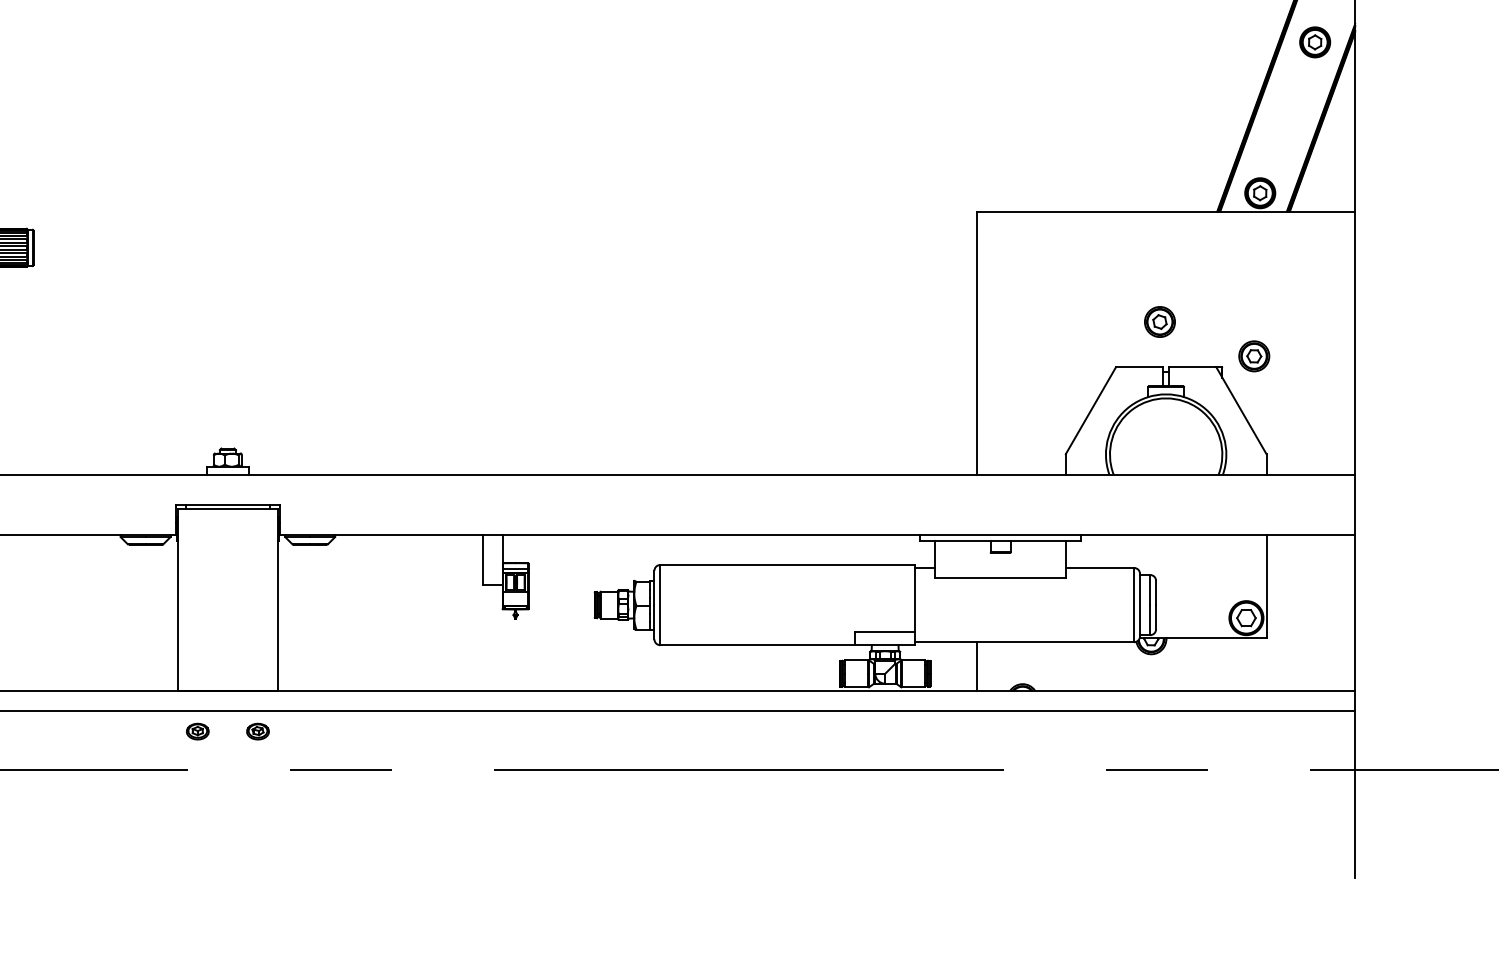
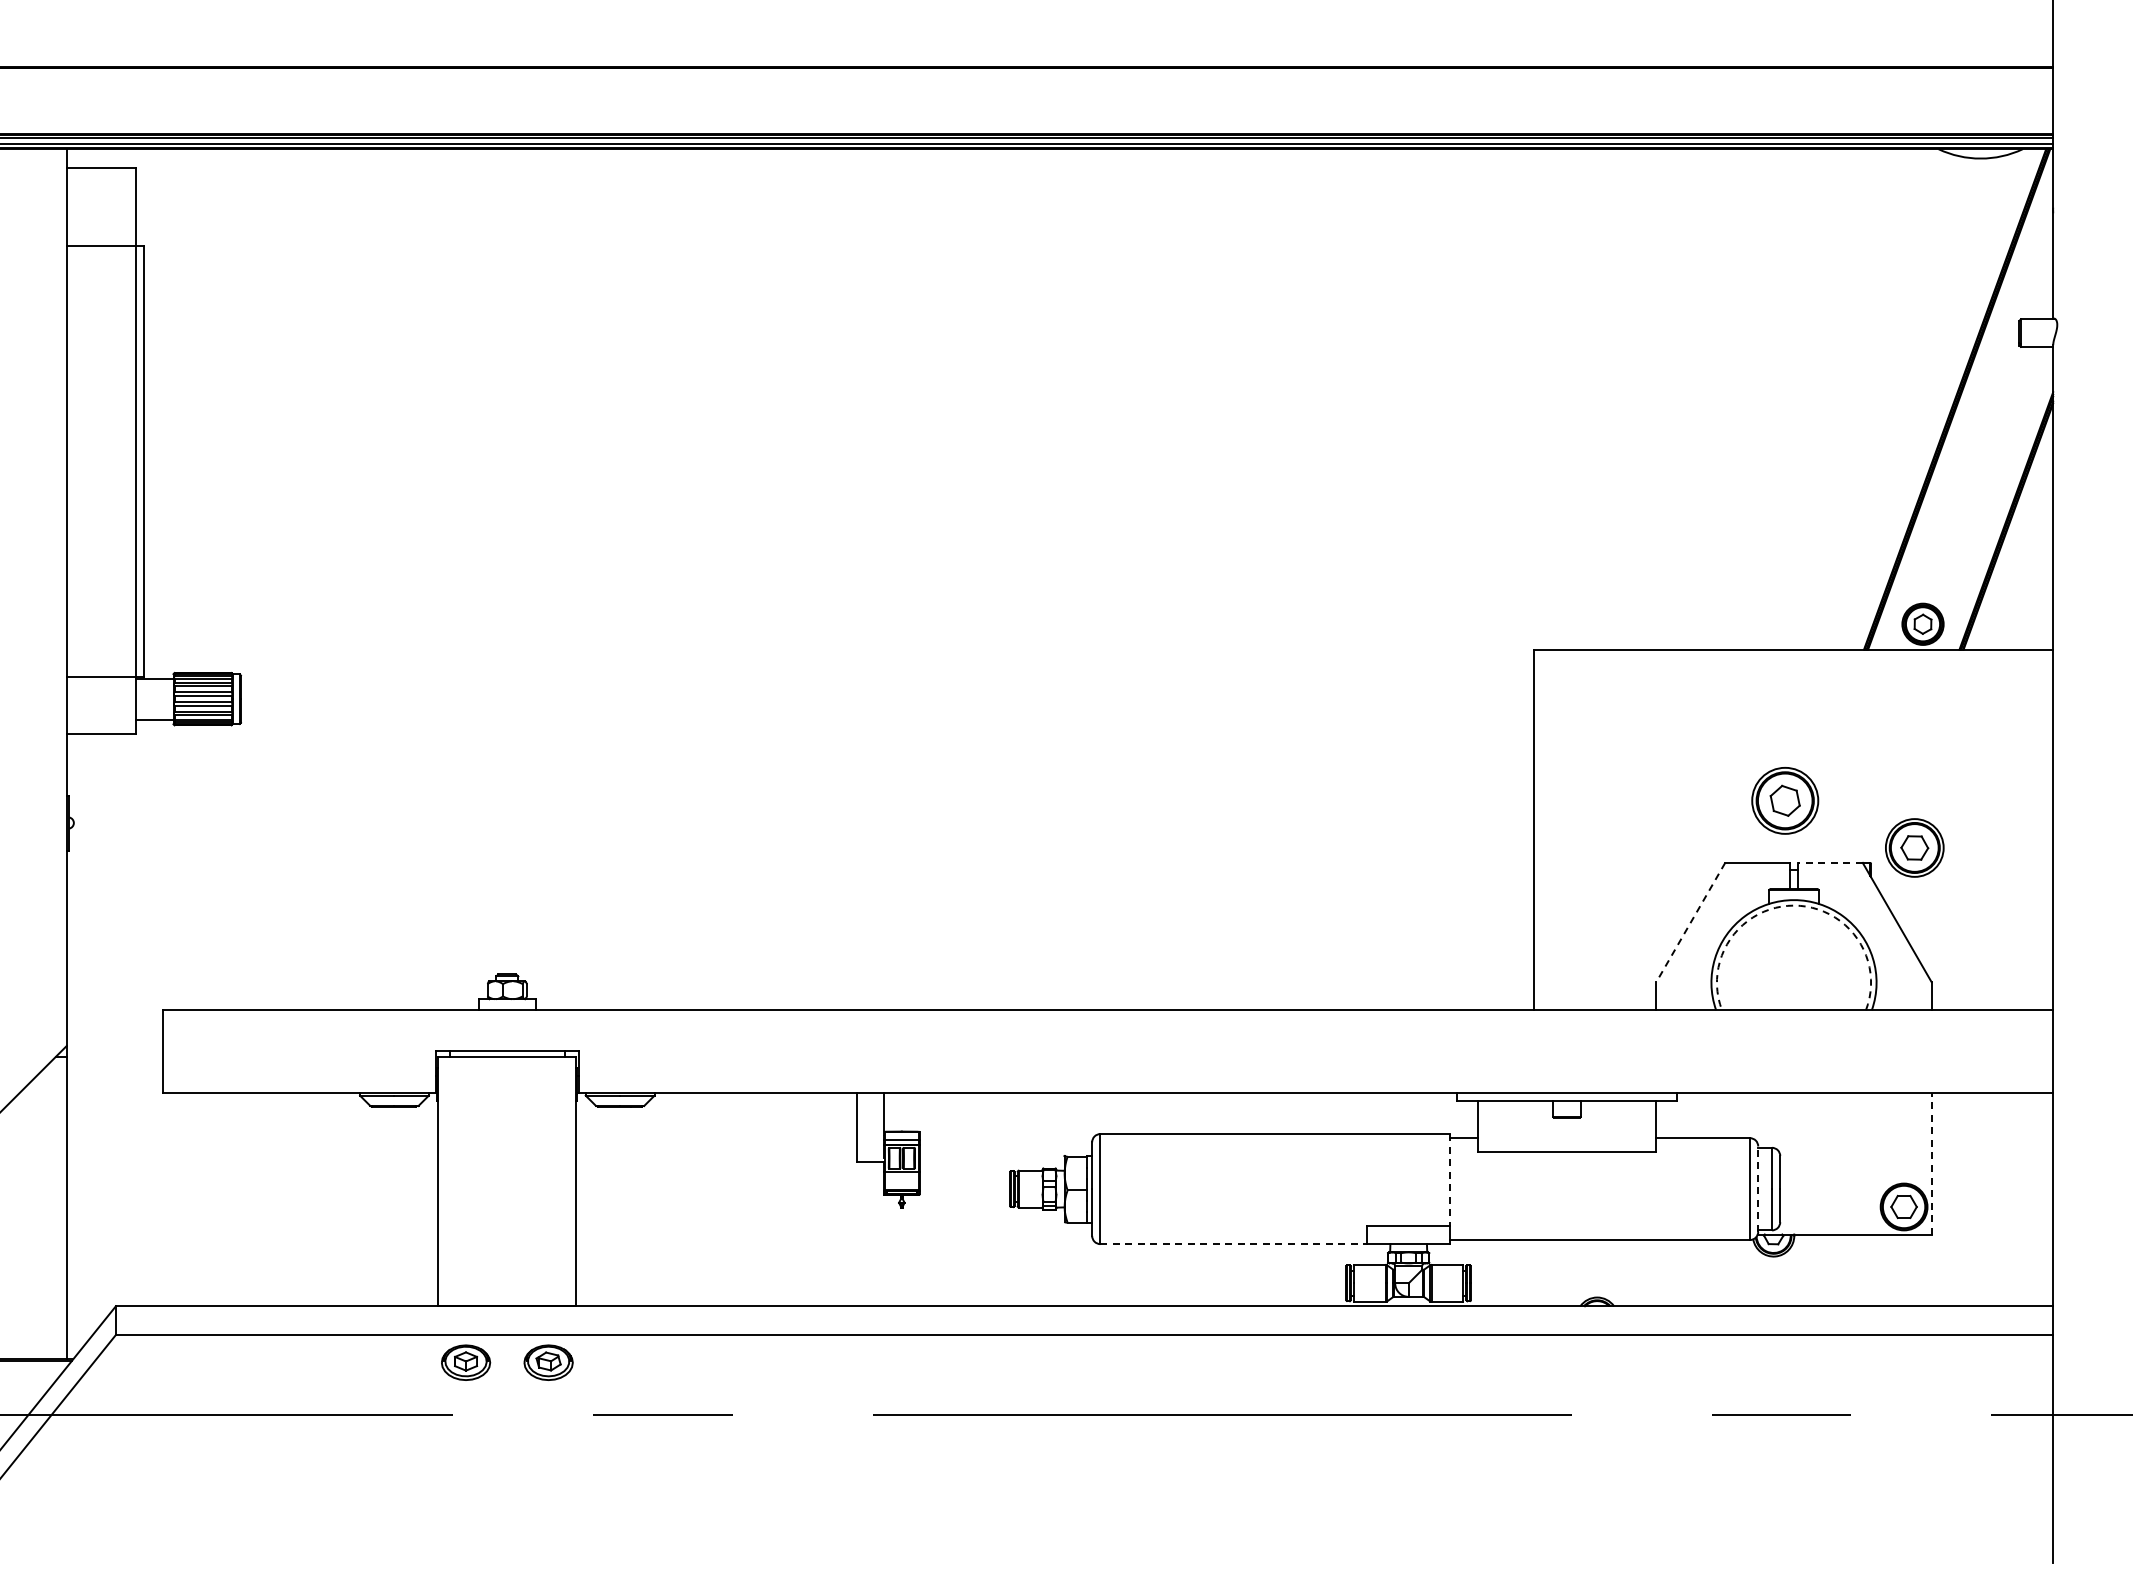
part: (1314, 41) -> (1997, 416), removed
part: (1159, 321) -> (1785, 800), size x1.6
part: (1254, 356) -> (1914, 847), size x1.4
line: (1192, 366) -> (1829, 862), solid -> dashed
arc: (1166, 398) -> (1794, 905), solid -> dashed
line: (1090, 410) -> (1690, 922), solid -> dashed
line: (1266, 586) -> (1931, 1163), solid -> dashed
line: (914, 598) -> (1449, 1179), solid -> dashed
line: (1140, 605) -> (1758, 1189), solid -> dashed
line: (758, 645) -> (1234, 1244), solid -> dashed
line: (976, 666) -> (1533, 1273), removed
part: (197, 731) -> (465, 1362), size x1.6
part: (257, 731) -> (548, 1362), size x1.6

